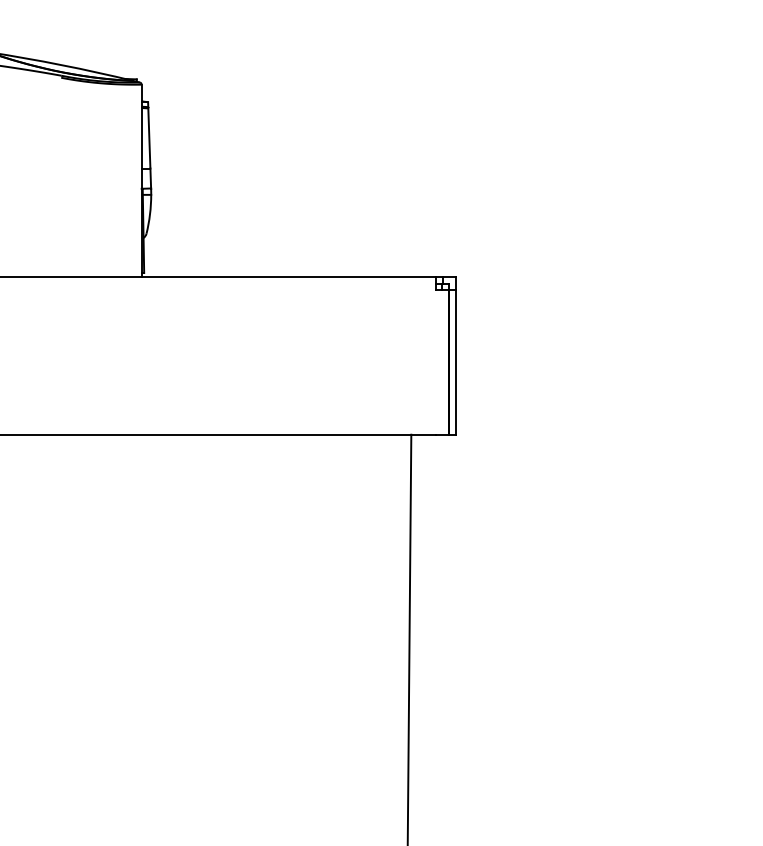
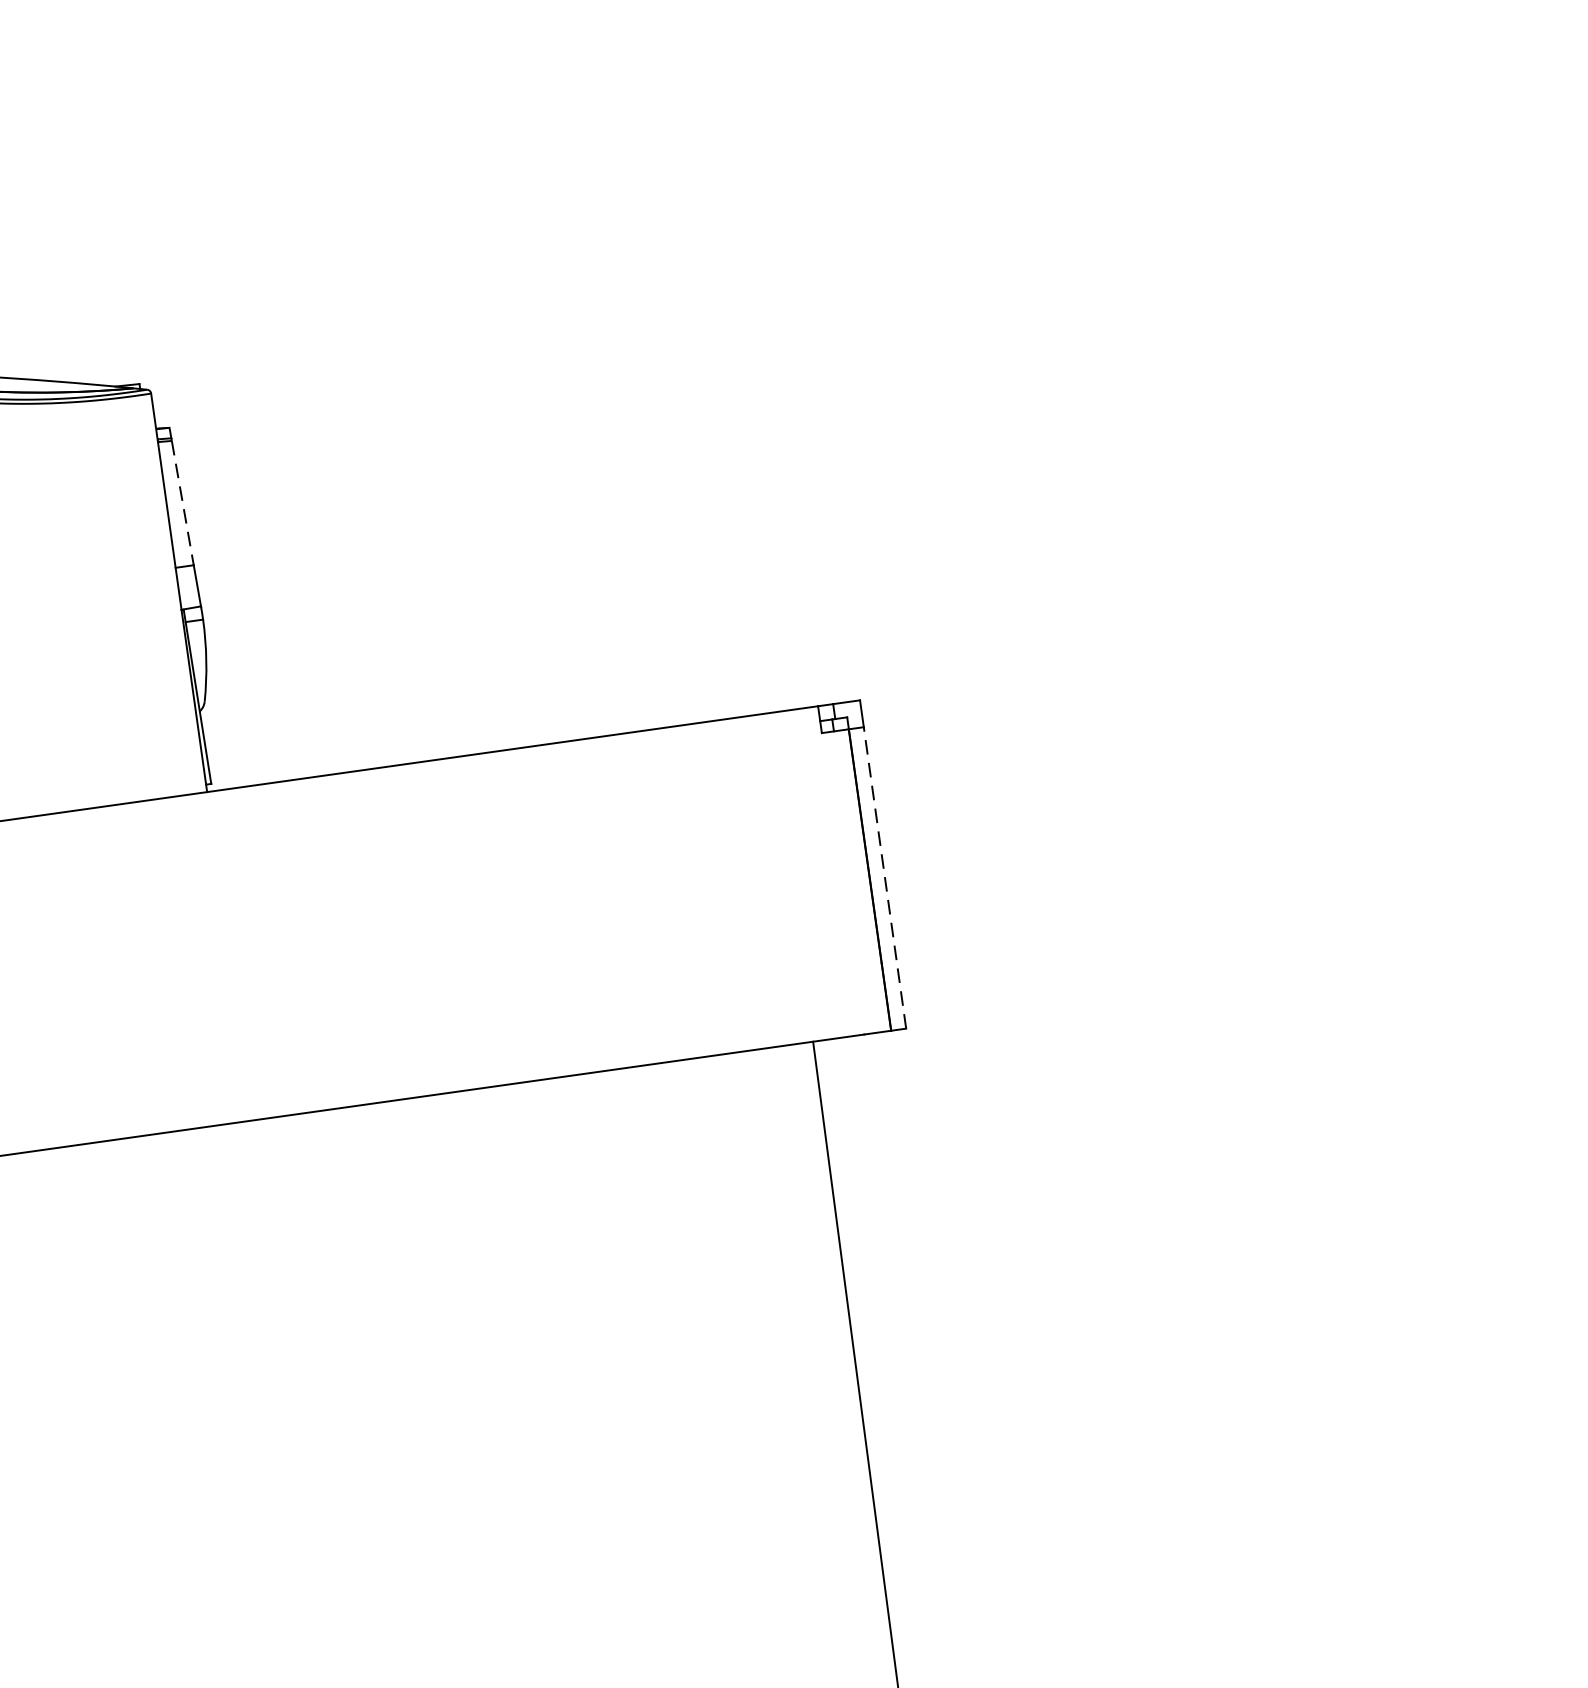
line: (149, 138) -> (183, 503), solid -> dashed
line: (456, 362) -> (885, 878), solid -> dashed

